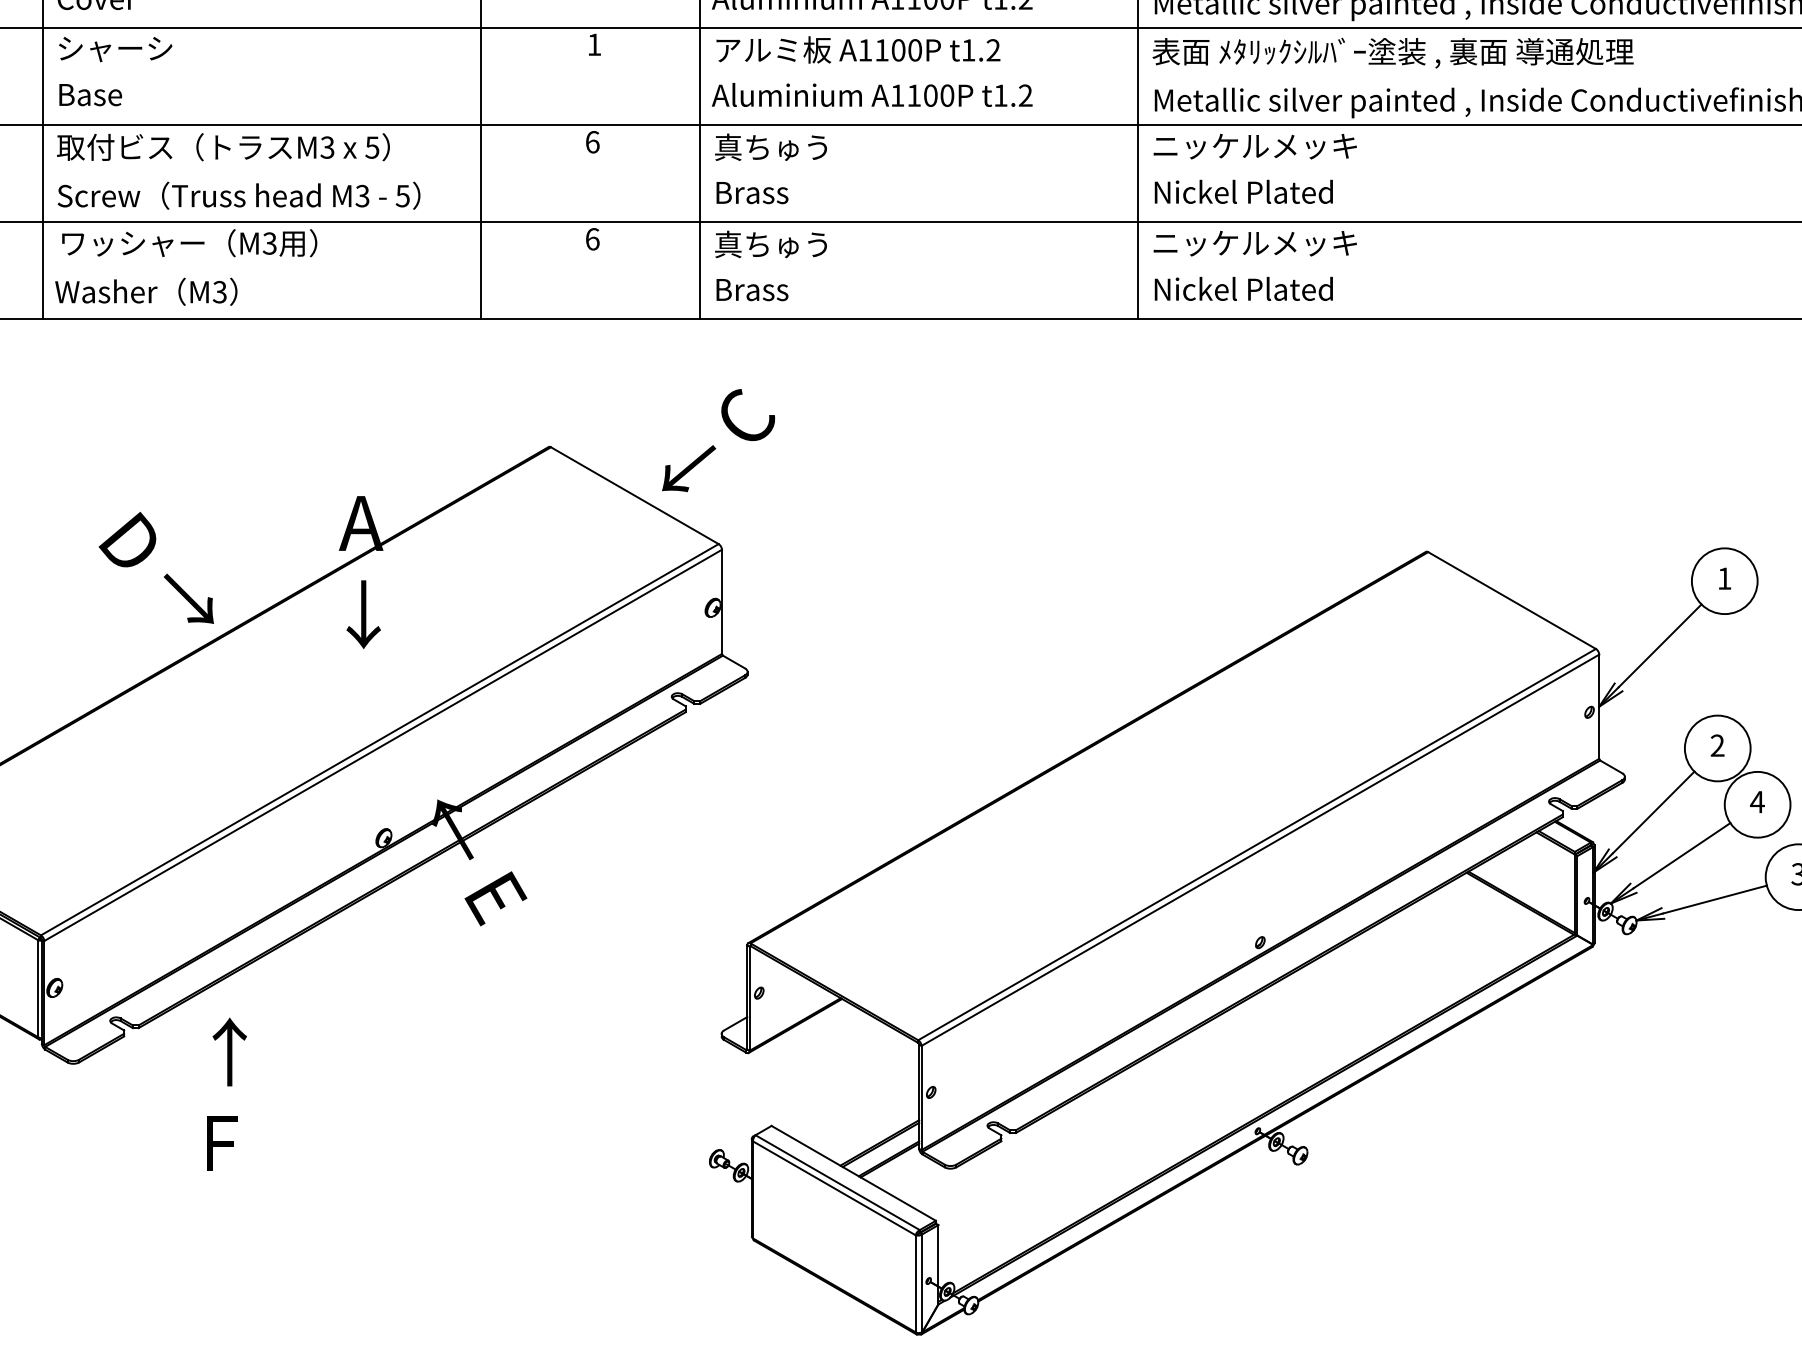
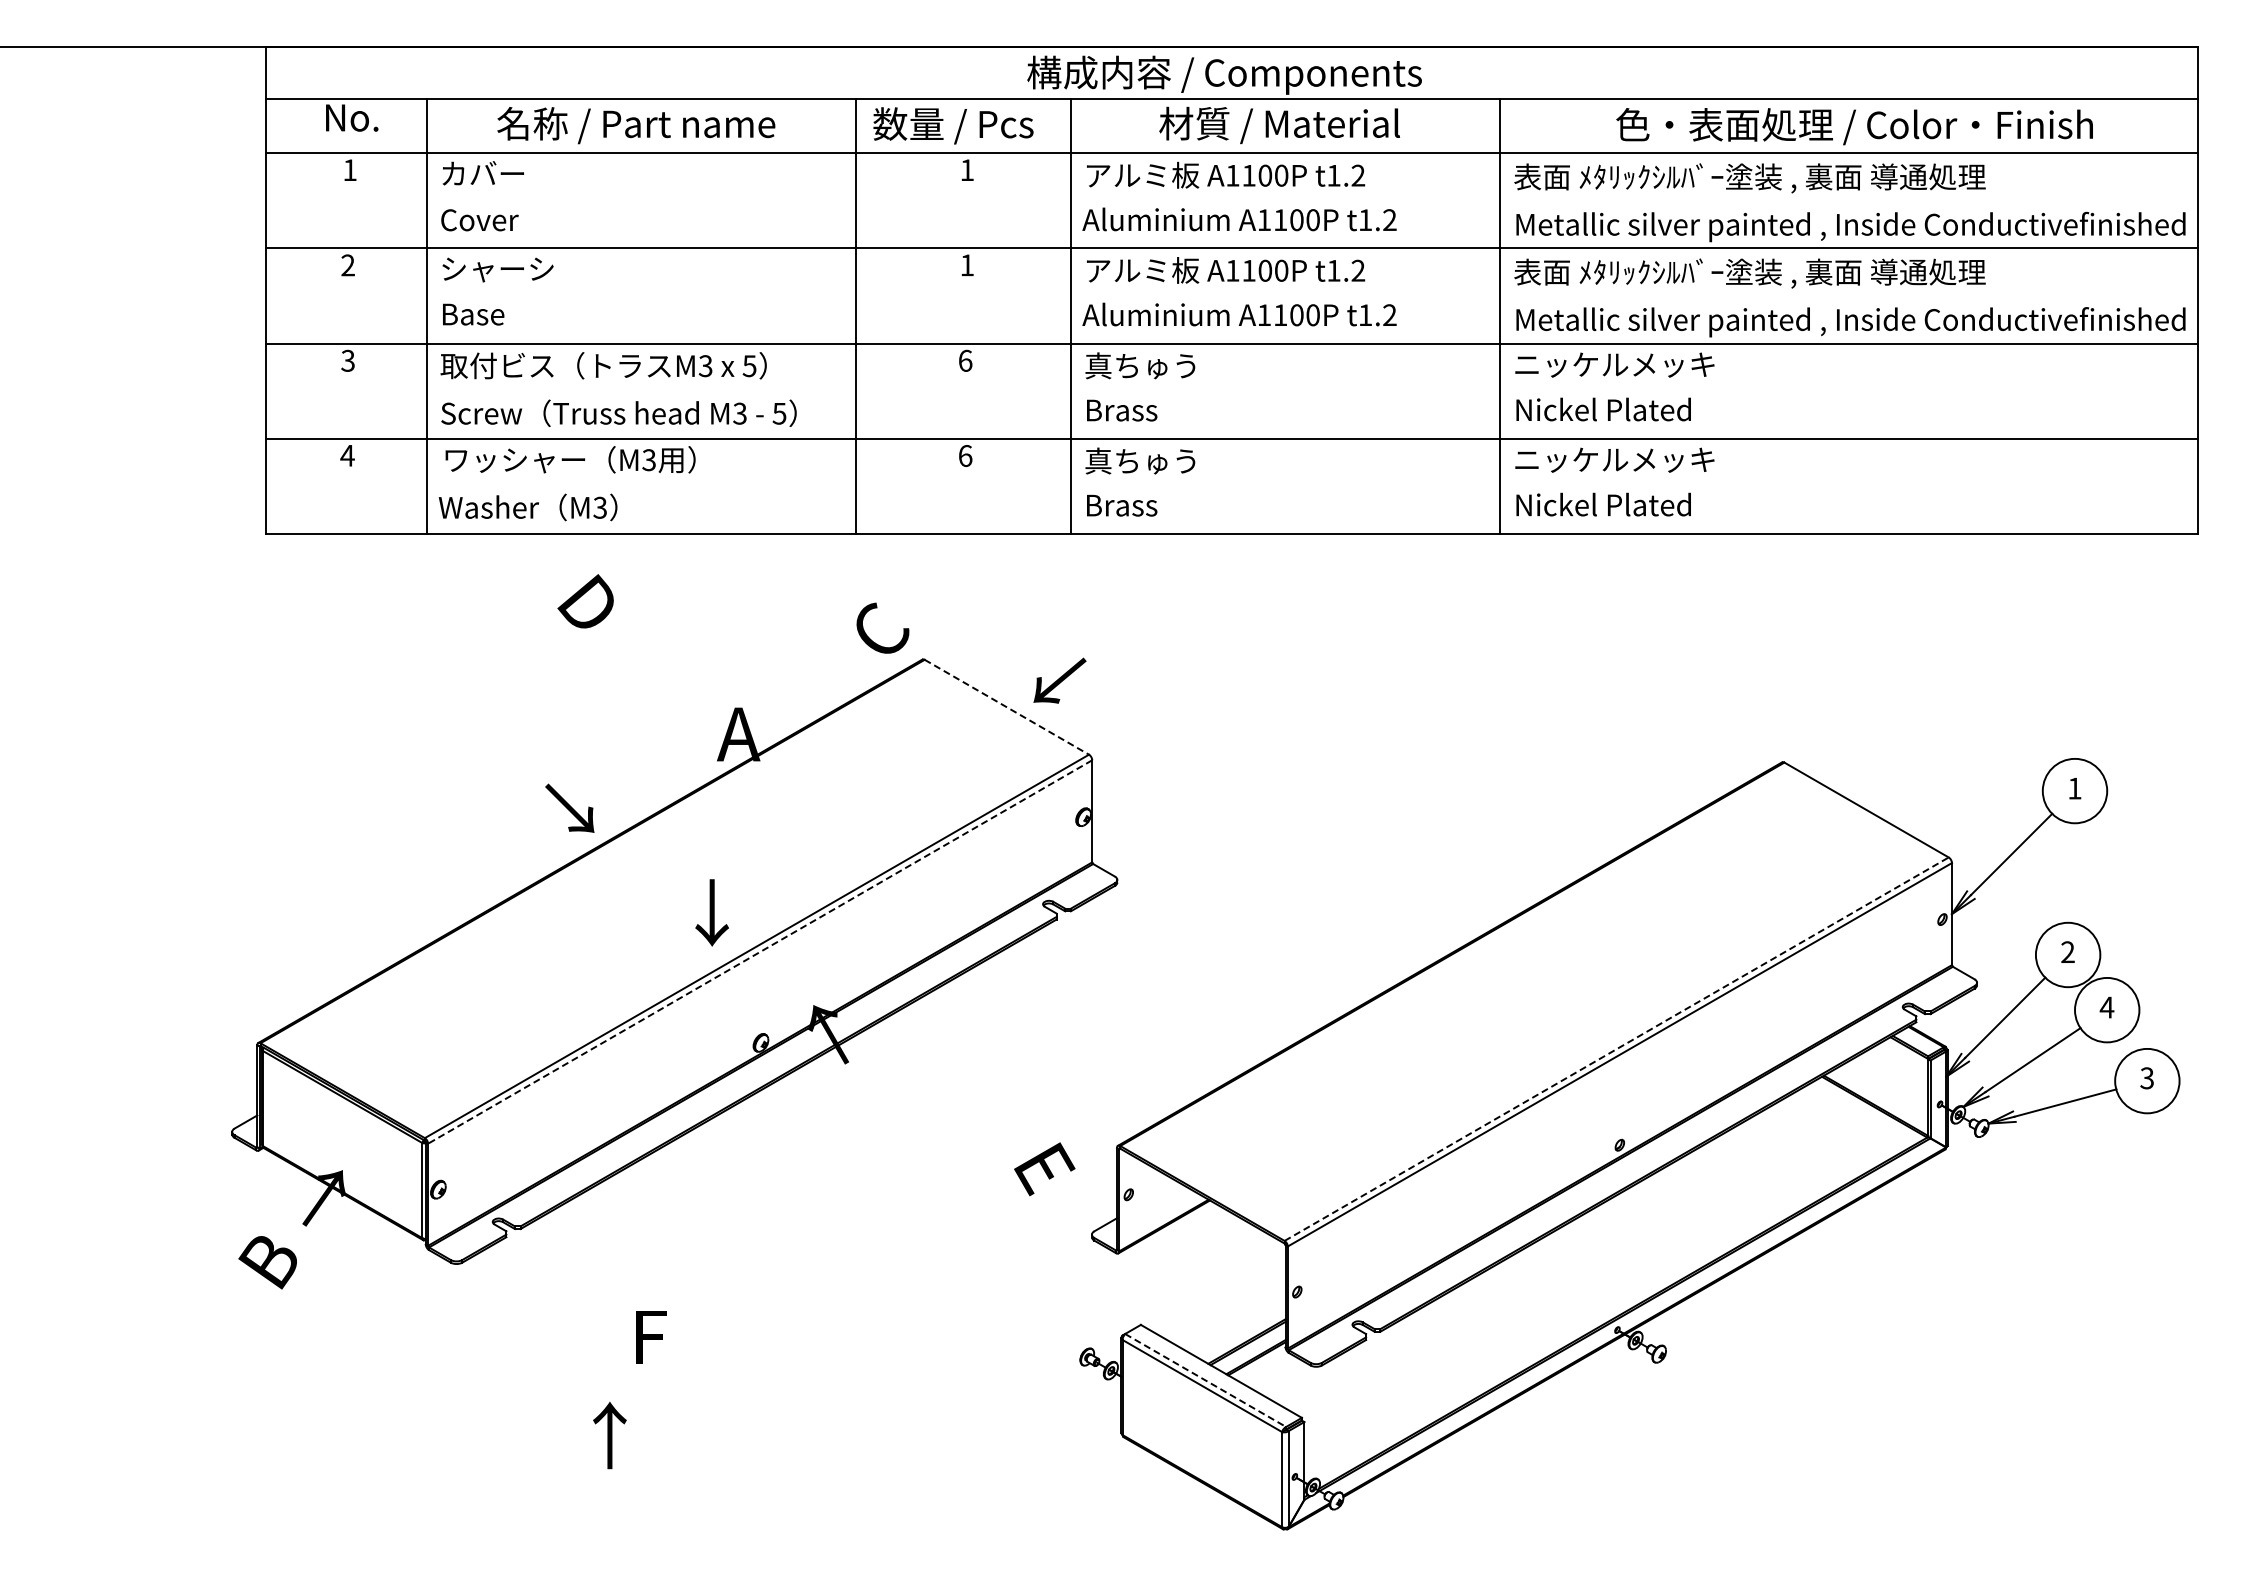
text: (747, 414) -> (882, 627), moved
line: (634, 495) -> (1006, 707), solid -> dashed
text: (127, 539) -> (585, 601), moved
text: (363, 614) -> (711, 912), moved
line: (382, 745) -> (759, 952), solid -> dashed
line: (1257, 843) -> (1617, 1048), solid -> dashed
text: (495, 898) -> (1044, 1169), moved
text: (229, 1052) -> (609, 1435), moved
text: (222, 1143) -> (651, 1337), moved
line: (837, 1182) -> (1205, 1380), solid -> dashed

